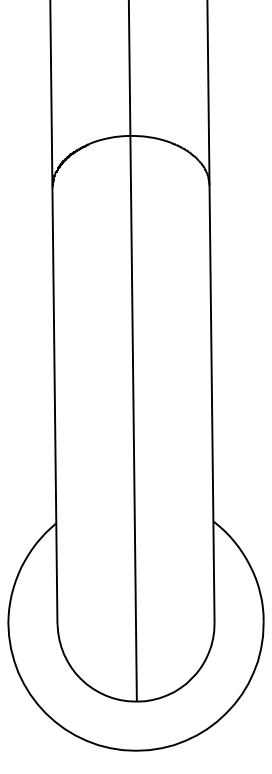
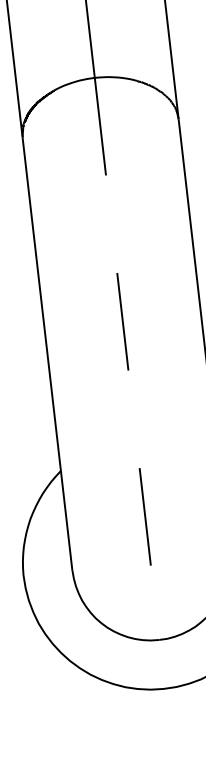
line: (133, 418) -> (126, 358), solid -> dashed

